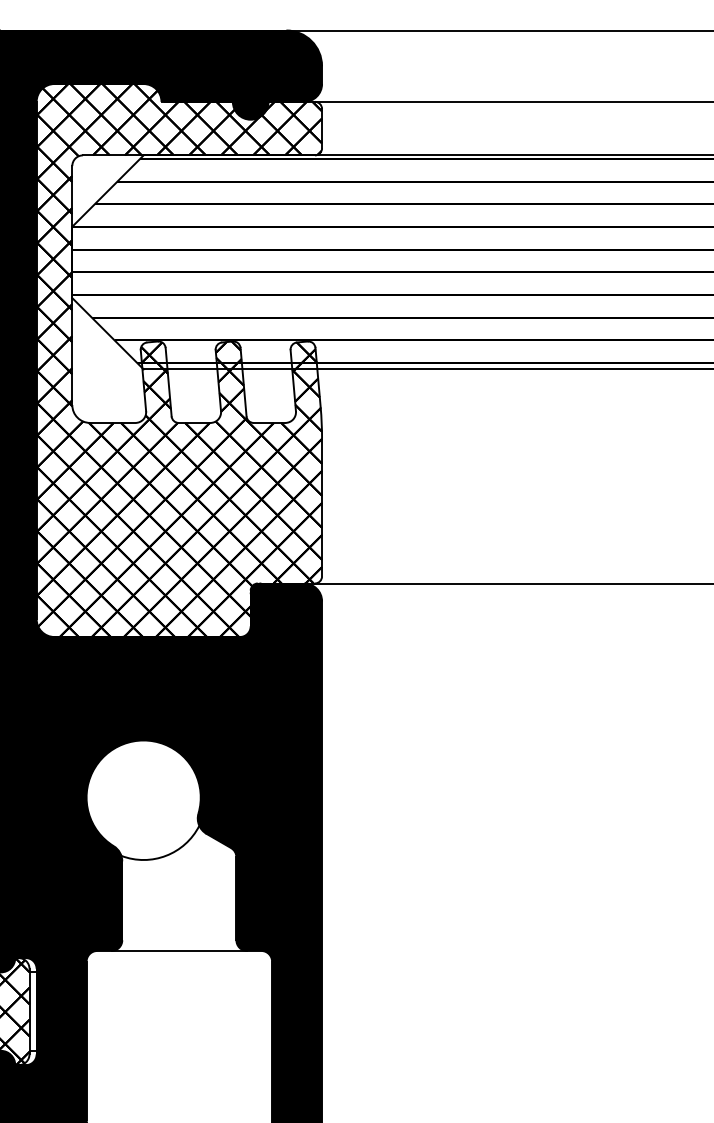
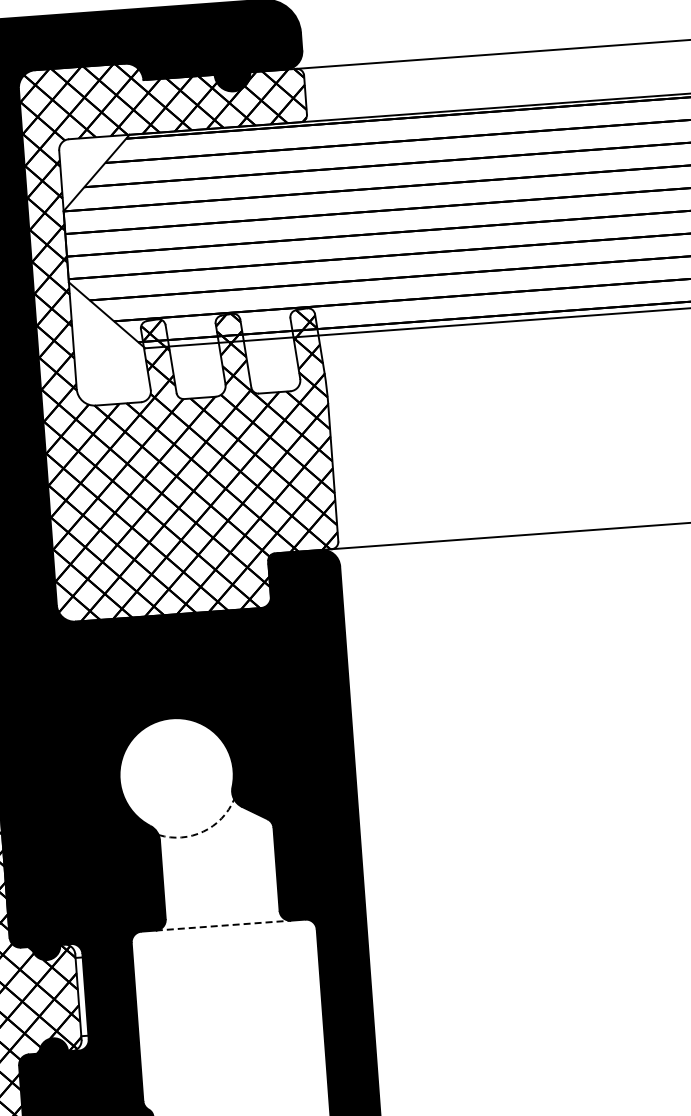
arc: (166, 855) -> (203, 831), solid -> dashed
line: (179, 950) -> (223, 925), solid -> dashed

